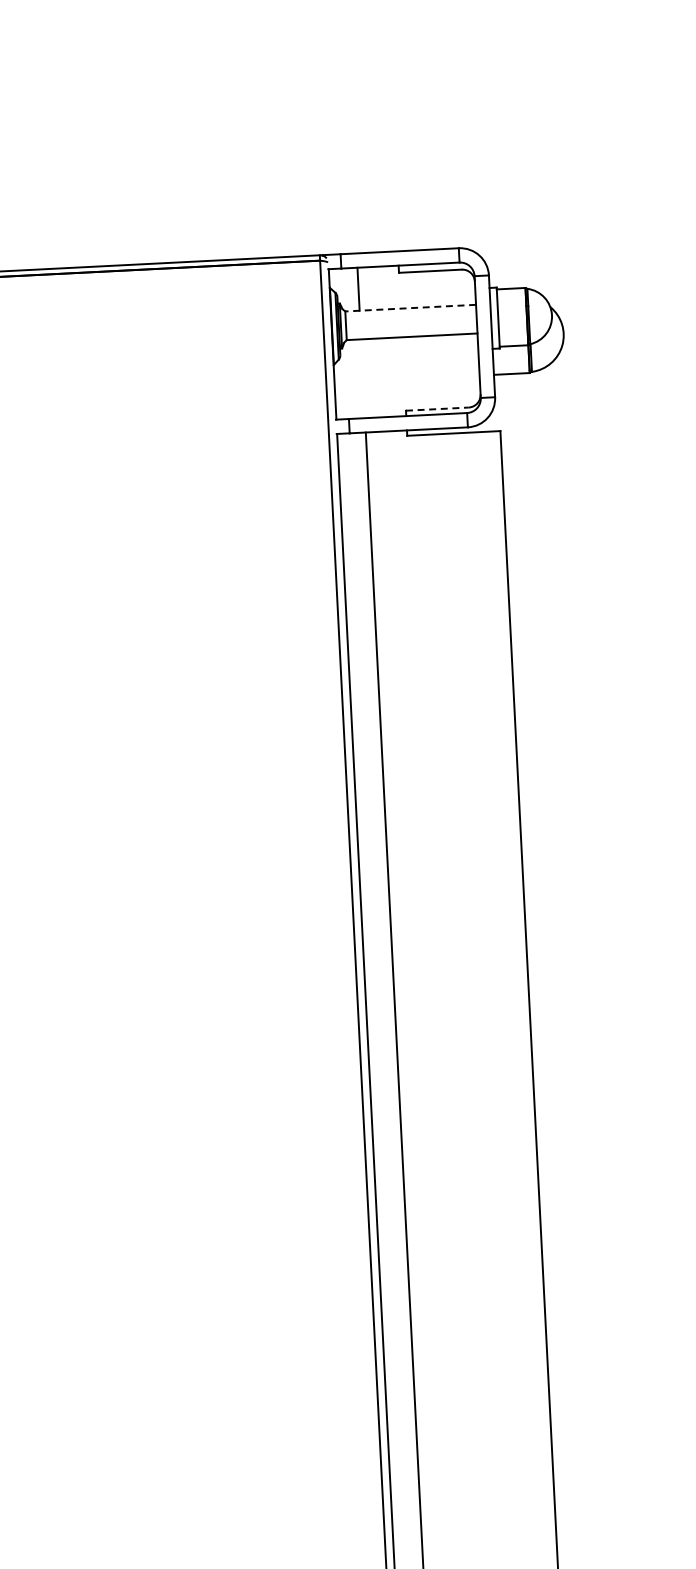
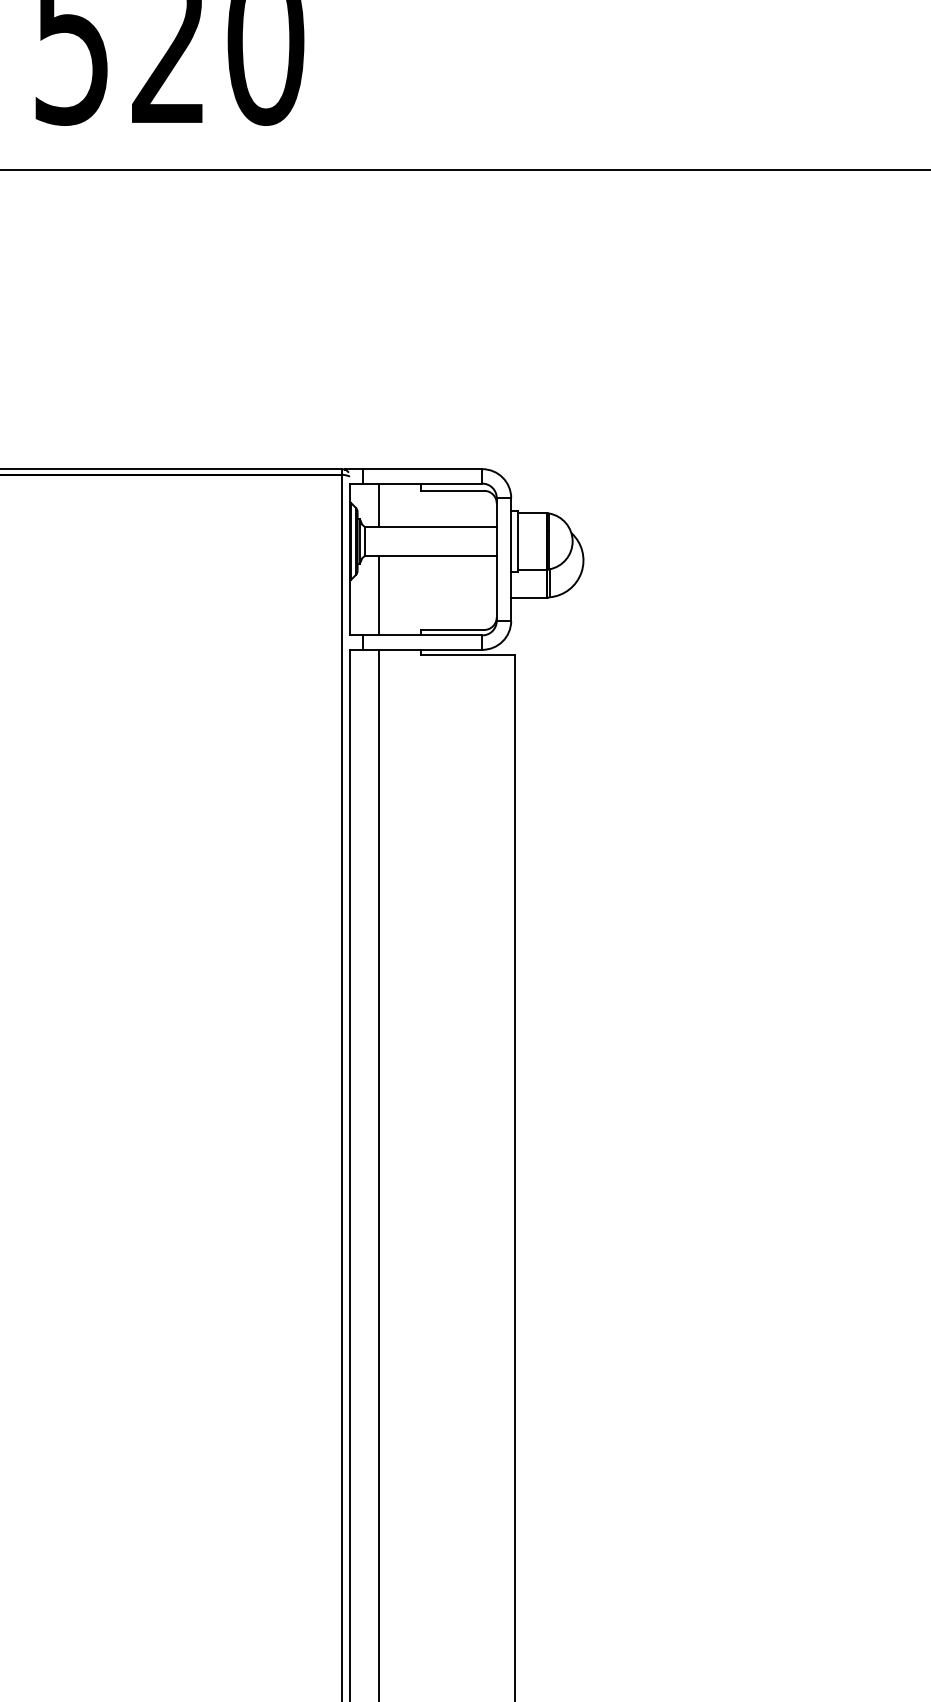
line: (410, 308) -> (430, 527), dashed -> solid
line: (363, 378) -> (379, 595), added
line: (437, 409) -> (452, 630), dashed -> solid

